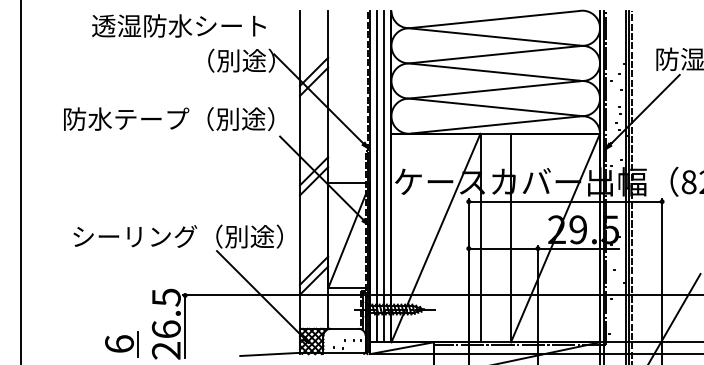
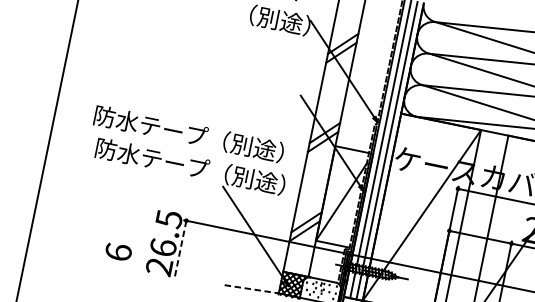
text: (169, 118) -> (189, 133), moved
text: (134, 236) -> (151, 158), シーリング（別途） -> 防水テープ（別途）
line: (185, 327) -> (180, 249), solid -> dashed
line: (138, 344) -> (135, 256), removed
line: (270, 354) -> (252, 289), solid -> dashed

